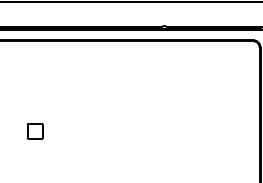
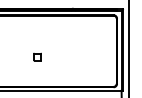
part: (34, 130) -> (37, 56), moved

